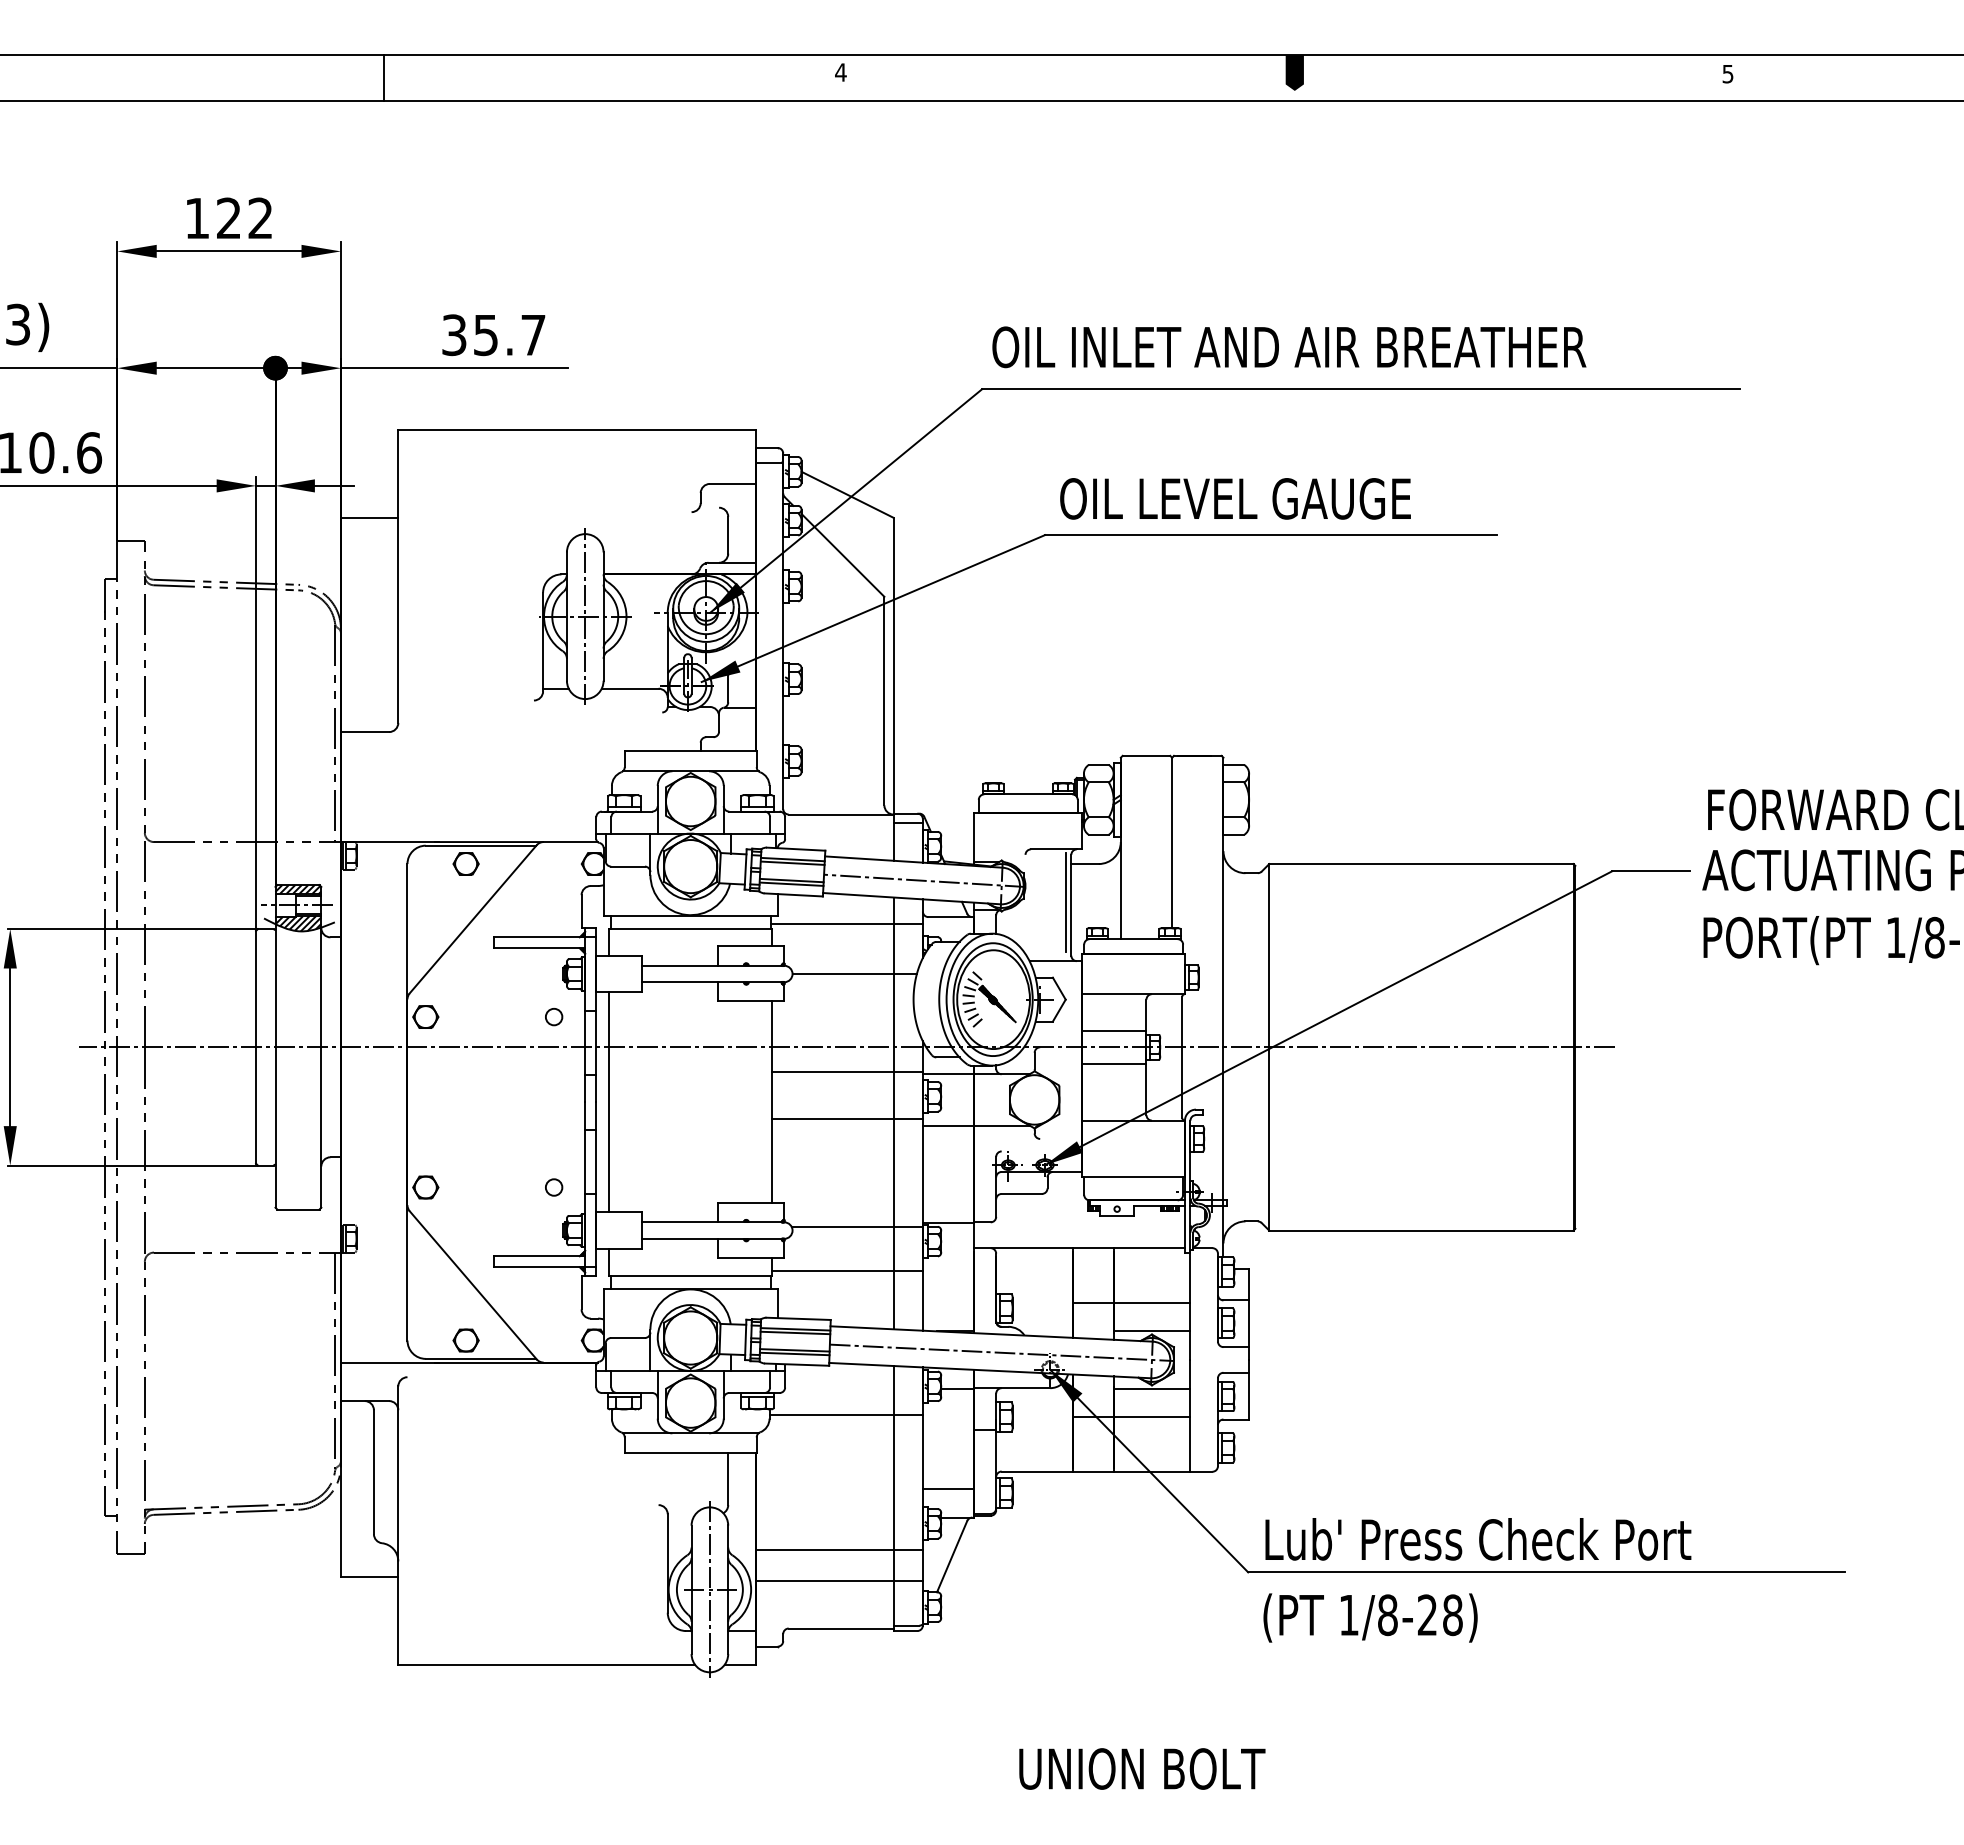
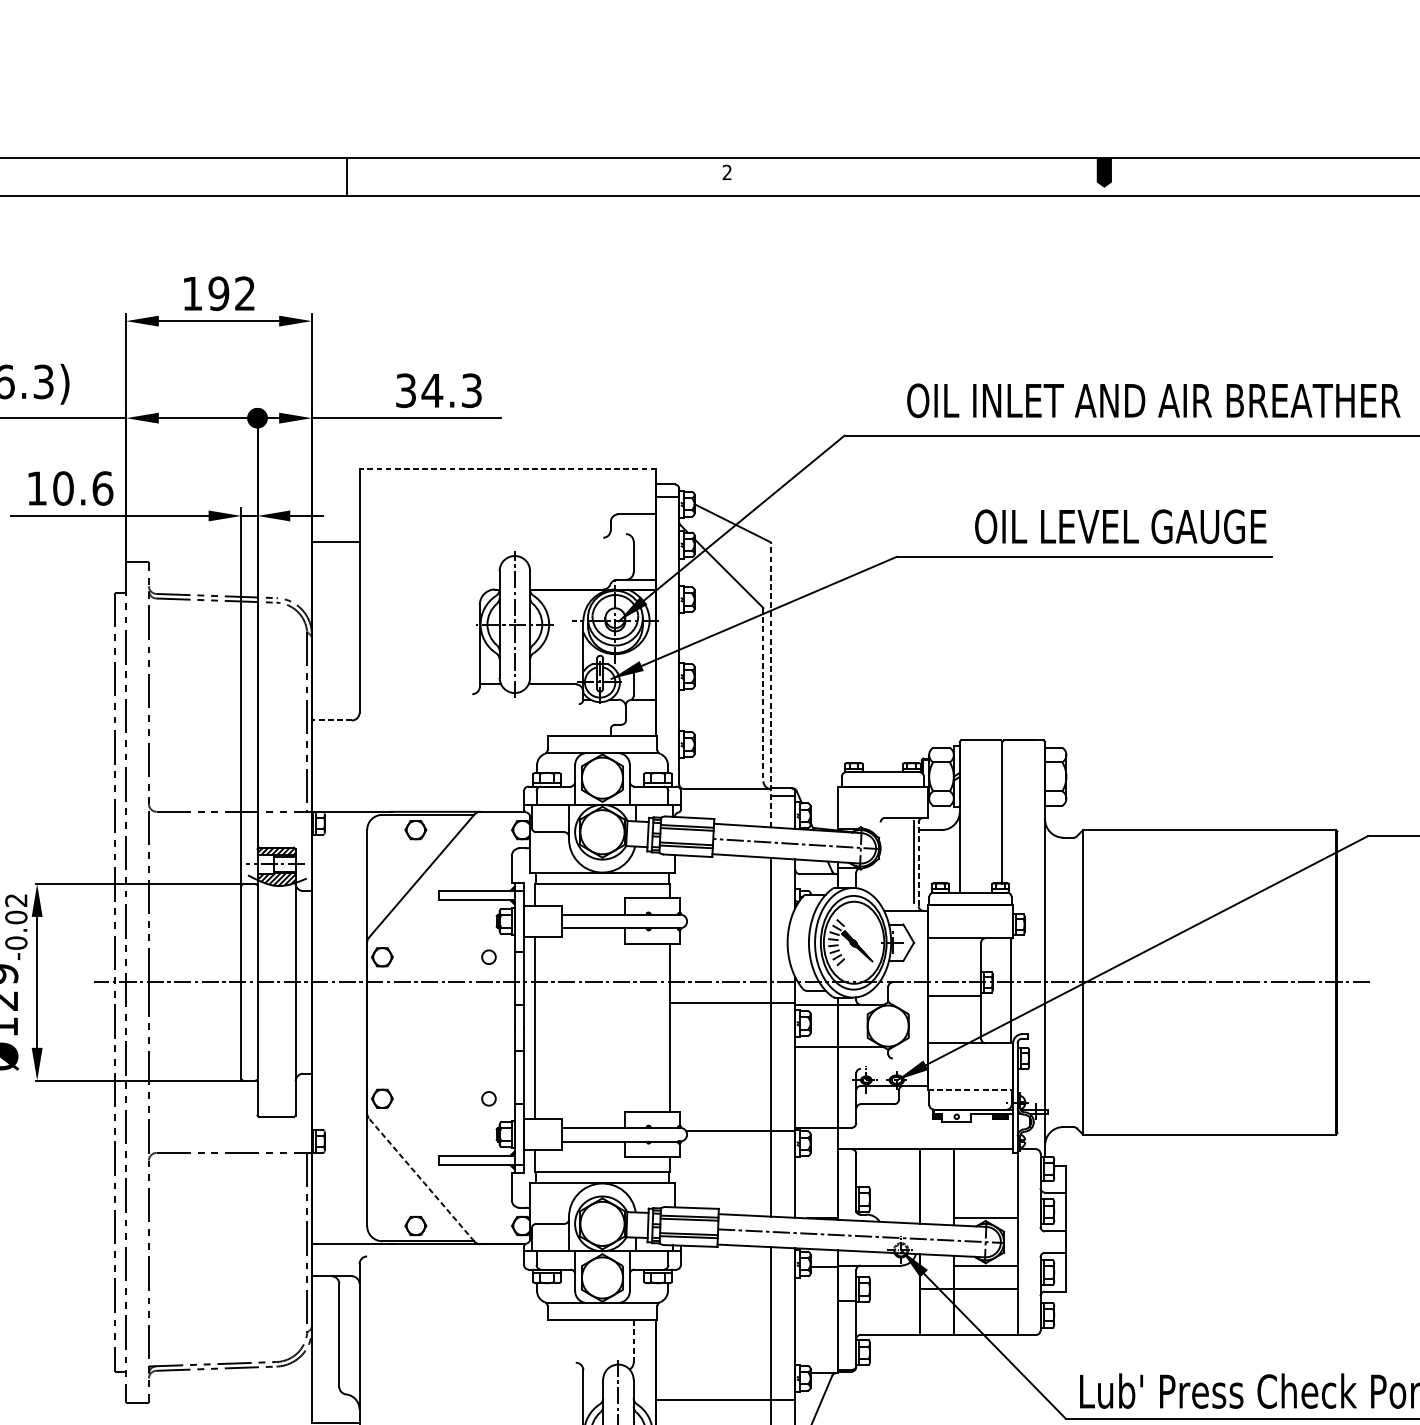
text: (840, 72) -> (726, 172), 4 -> 2
text: (228, 218) -> (218, 293), 122 -> 192
text: (508, 335) -> (451, 390), 35.7 -> 34.3
text: (1289, 347) -> (1153, 400), moved
line: (577, 429) -> (508, 469), solid -> dashed
text: (1235, 498) -> (1120, 526), moved
line: (893, 688) -> (770, 684), solid -> dashed
line: (884, 701) -> (763, 695), solid -> dashed
line: (364, 732) -> (331, 720), solid -> dashed
line: (1071, 904) -> (918, 863), solid -> dashed
line: (846, 923) -> (731, 879), removed
line: (854, 973) -> (738, 921), removed
line: (1114, 1030) -> (954, 968), removed
line: (847, 1119) -> (732, 1042), removed
line: (1134, 1177) -> (971, 1090), solid -> dashed
line: (847, 1270) -> (732, 1167), removed
line: (473, 1285) -> (422, 1180), solid -> dashed
line: (1131, 1303) -> (968, 1195), removed
line: (845, 1415) -> (731, 1288), removed
line: (728, 1479) -> (633, 1341), solid -> dashed
line: (948, 1488) -> (816, 1348), removed

